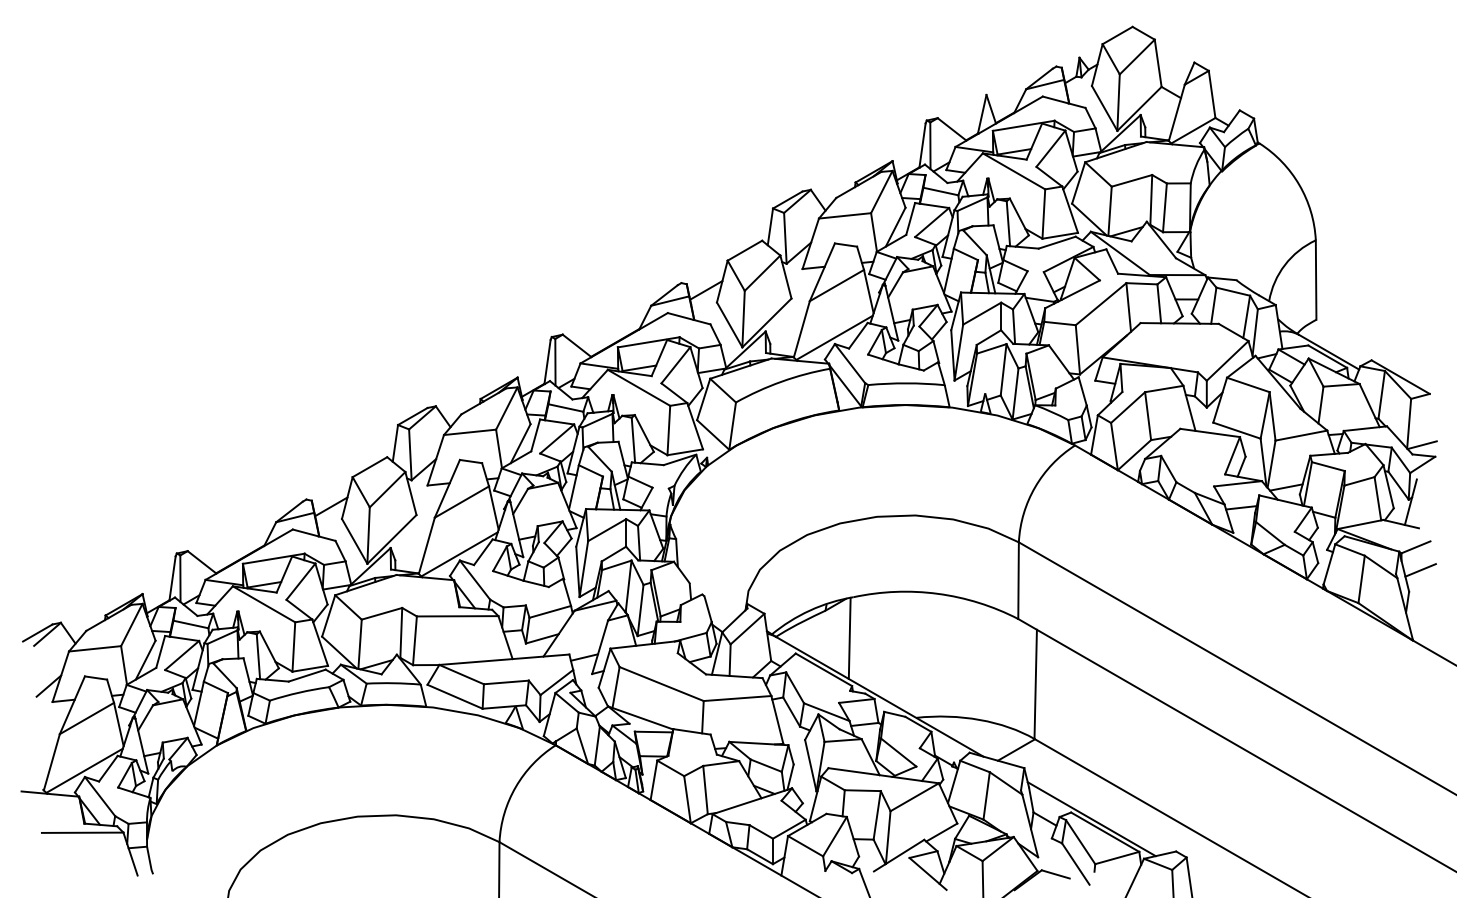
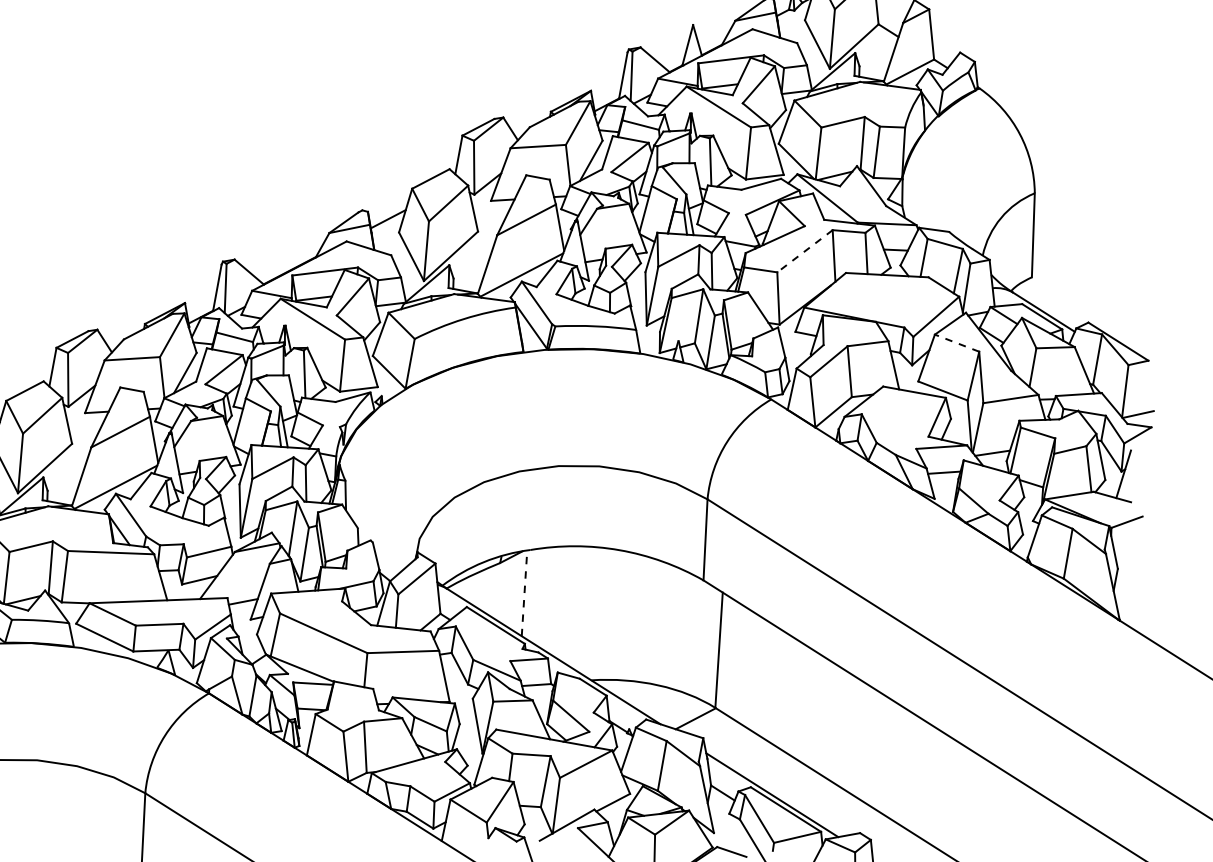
line: (1101, 304) -> (805, 251), solid -> dashed
line: (1247, 384) -> (956, 342), solid -> dashed
line: (1420, 570) -> (1130, 546), removed
line: (849, 638) -> (524, 593), solid -> dashed

